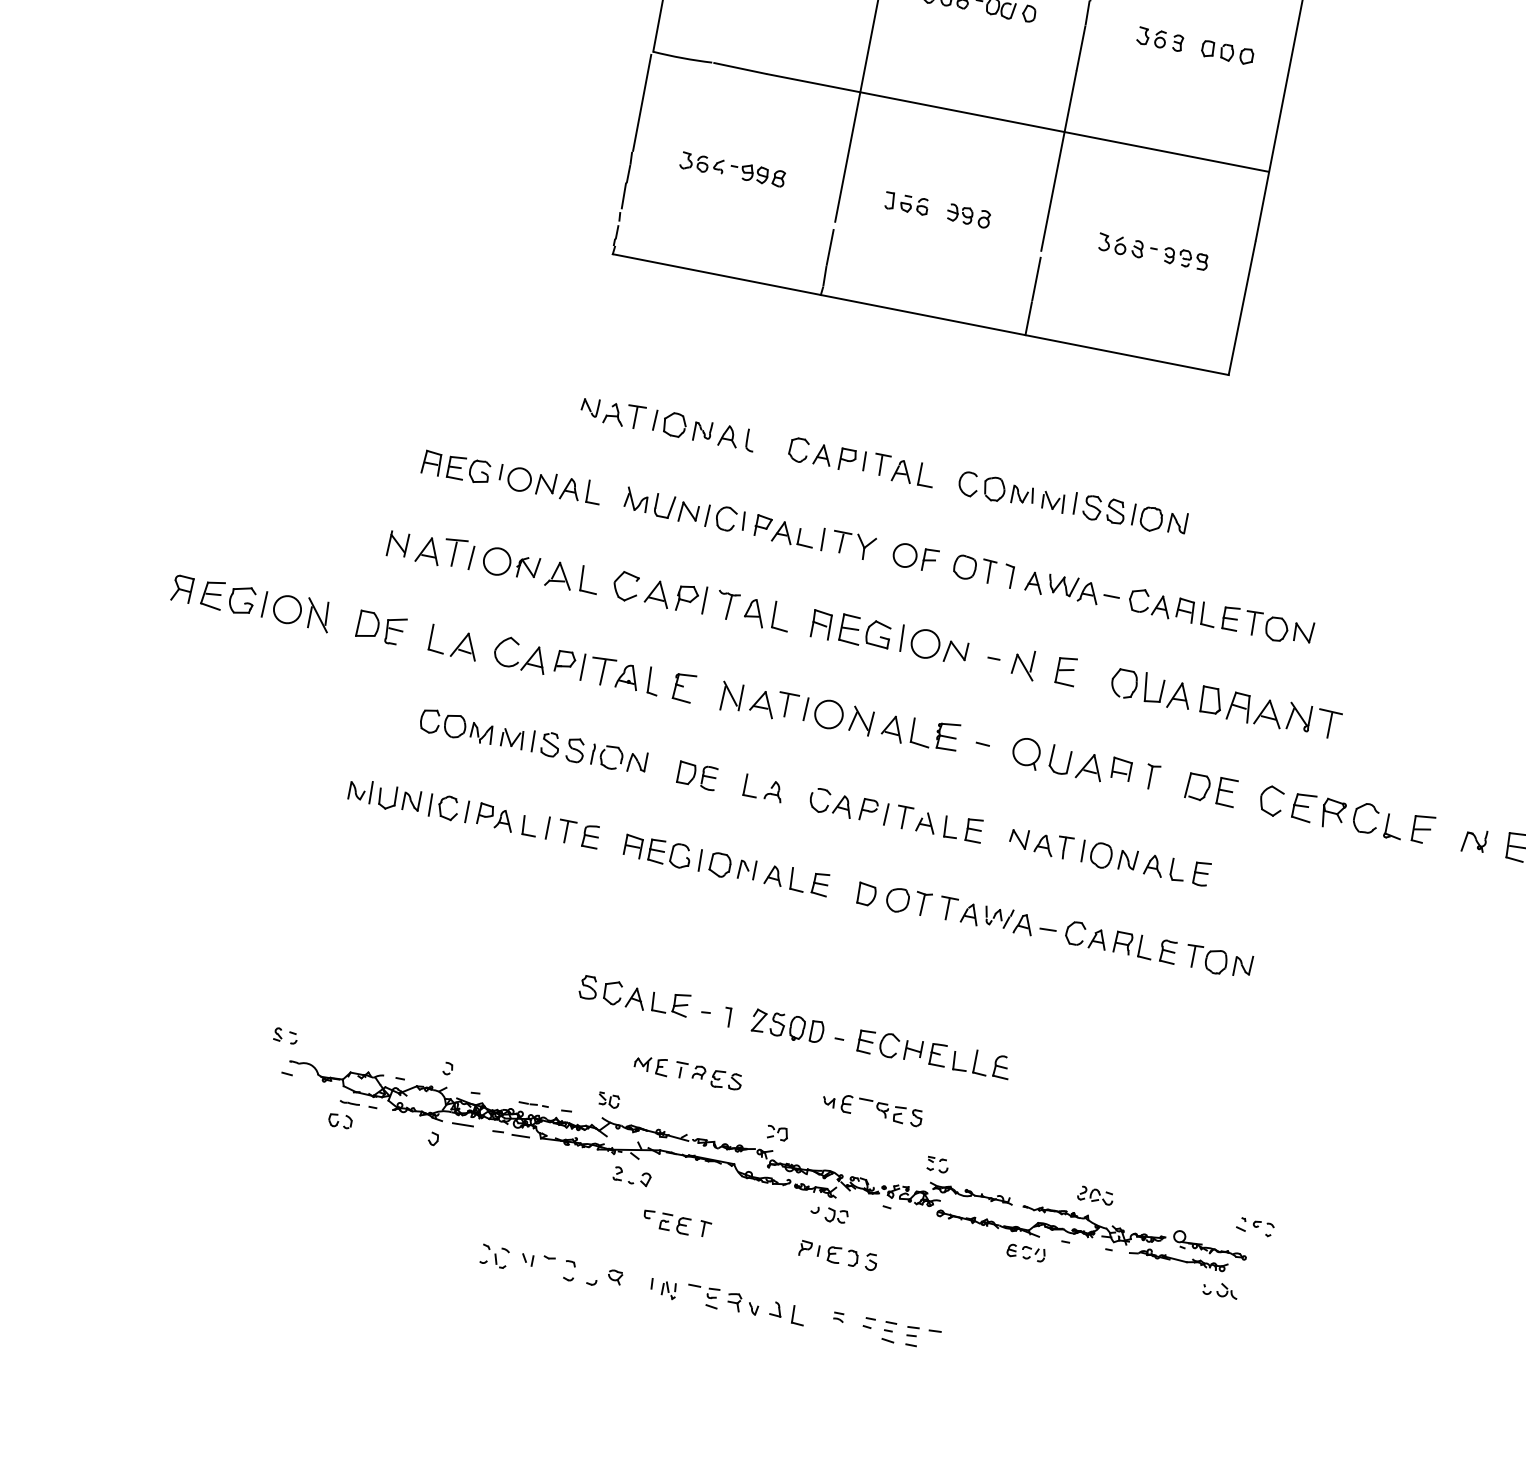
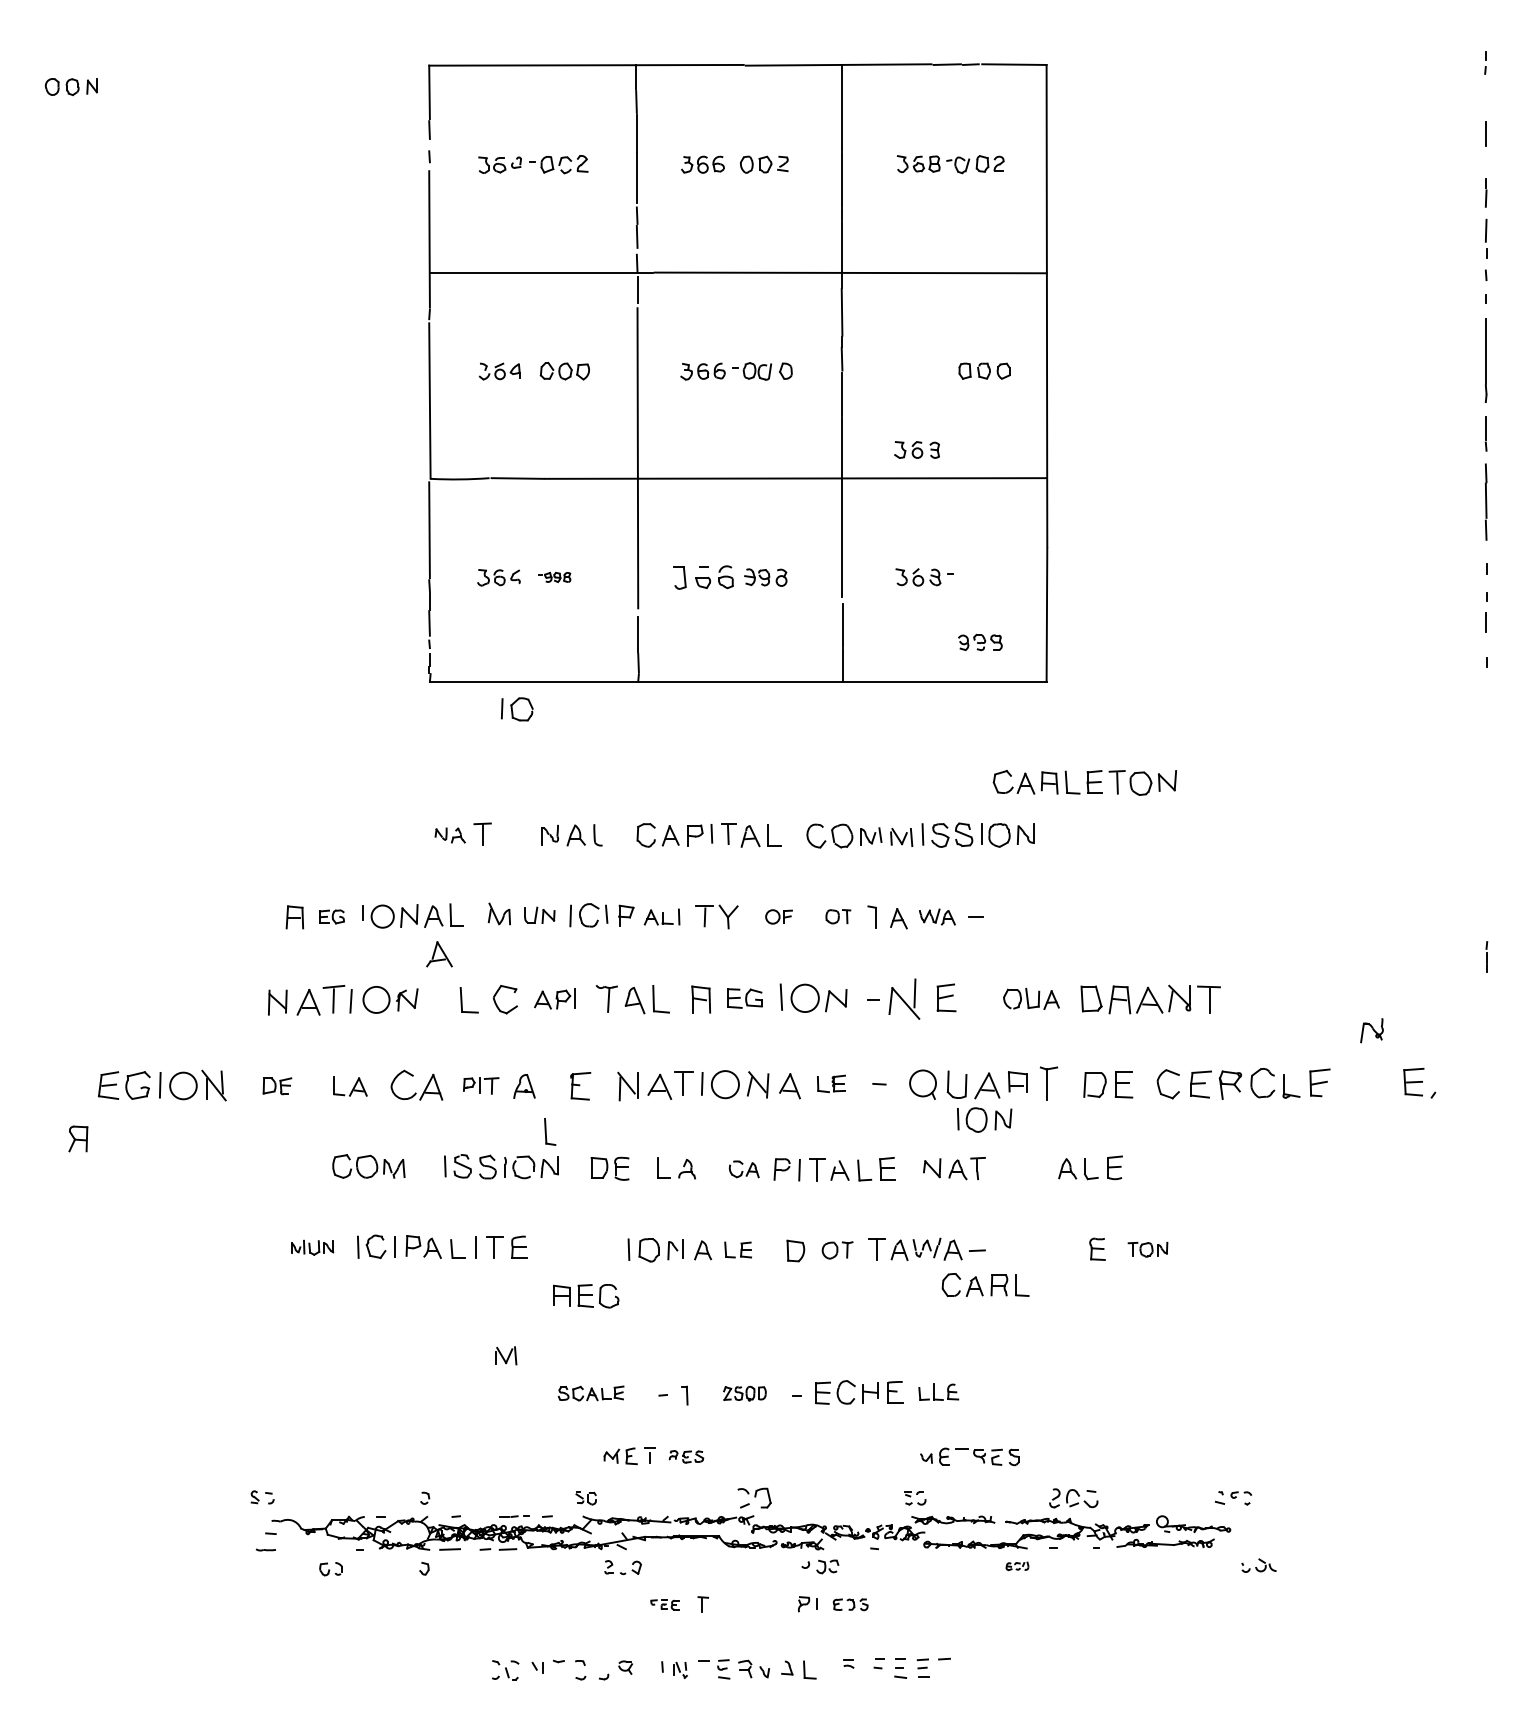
part: (1159, 38) -> (916, 449), moved
part: (757, 174) -> (554, 577), size x0.6
part: (906, 203) -> (703, 577), size x1.4
part: (1186, 258) -> (980, 642), moved
part: (603, 411) -> (450, 835), size x0.7
part: (670, 423) -> (517, 709), moved
part: (468, 469) -> (331, 916), size x0.6
part: (676, 509) -> (539, 915), size x0.7
part: (798, 534) -> (661, 916), size x0.7
part: (914, 557) -> (778, 916), size x0.6
part: (974, 568) -> (838, 916), size x0.6
part: (559, 575) -> (439, 954), moved
part: (182, 588) -> (78, 1138), moved
part: (1073, 588) -> (937, 916), size x0.7
part: (675, 595) -> (554, 998), size x0.7
part: (1220, 616) -> (1084, 782), moved
part: (381, 628) -> (277, 1086), size x0.6
part: (864, 632) -> (744, 998), size x0.7
part: (454, 642) -> (350, 1086), size x0.7
part: (1024, 664) -> (904, 999), size x1.4
part: (584, 667) -> (480, 1085), size x0.6
part: (654, 681) -> (550, 1131), moved
part: (1151, 688) -> (1031, 998), size x0.7
part: (935, 734) -> (831, 1083), size x0.6
part: (513, 738) -> (506, 1355), moved
part: (1151, 776) -> (1048, 1083), size x1.4
part: (384, 796) -> (312, 1247), size x0.6
part: (830, 802) -> (743, 1169), size x0.7
part: (1474, 840) -> (1371, 1030), moved
part: (657, 851) -> (586, 1296), moved
part: (1109, 856) -> (984, 1119), moved
part: (808, 881) -> (737, 1249), size x0.7
part: (908, 902) -> (837, 1250), size x0.7
part: (1109, 940) -> (985, 1285), moved
part: (1218, 961) -> (1147, 1249), size x0.6
part: (633, 996) -> (590, 1393), size x0.6
part: (787, 1026) -> (744, 1393), size x0.6
part: (981, 1063) -> (938, 1392), size x0.7
part: (717, 1078) -> (686, 1456), size x0.7
line: (349, 1102) -> (265, 1549), moved
part: (872, 1108) -> (969, 1456), moved
part: (778, 1132) -> (755, 1497), size x1.6
part: (1095, 1195) -> (1073, 1497), size x1.4
part: (666, 1221) -> (664, 1604), size x0.6
part: (1026, 1252) -> (1017, 1566), size x0.6
part: (852, 1258) -> (850, 1604), size x0.7
part: (1220, 1289) -> (1258, 1565), moved

